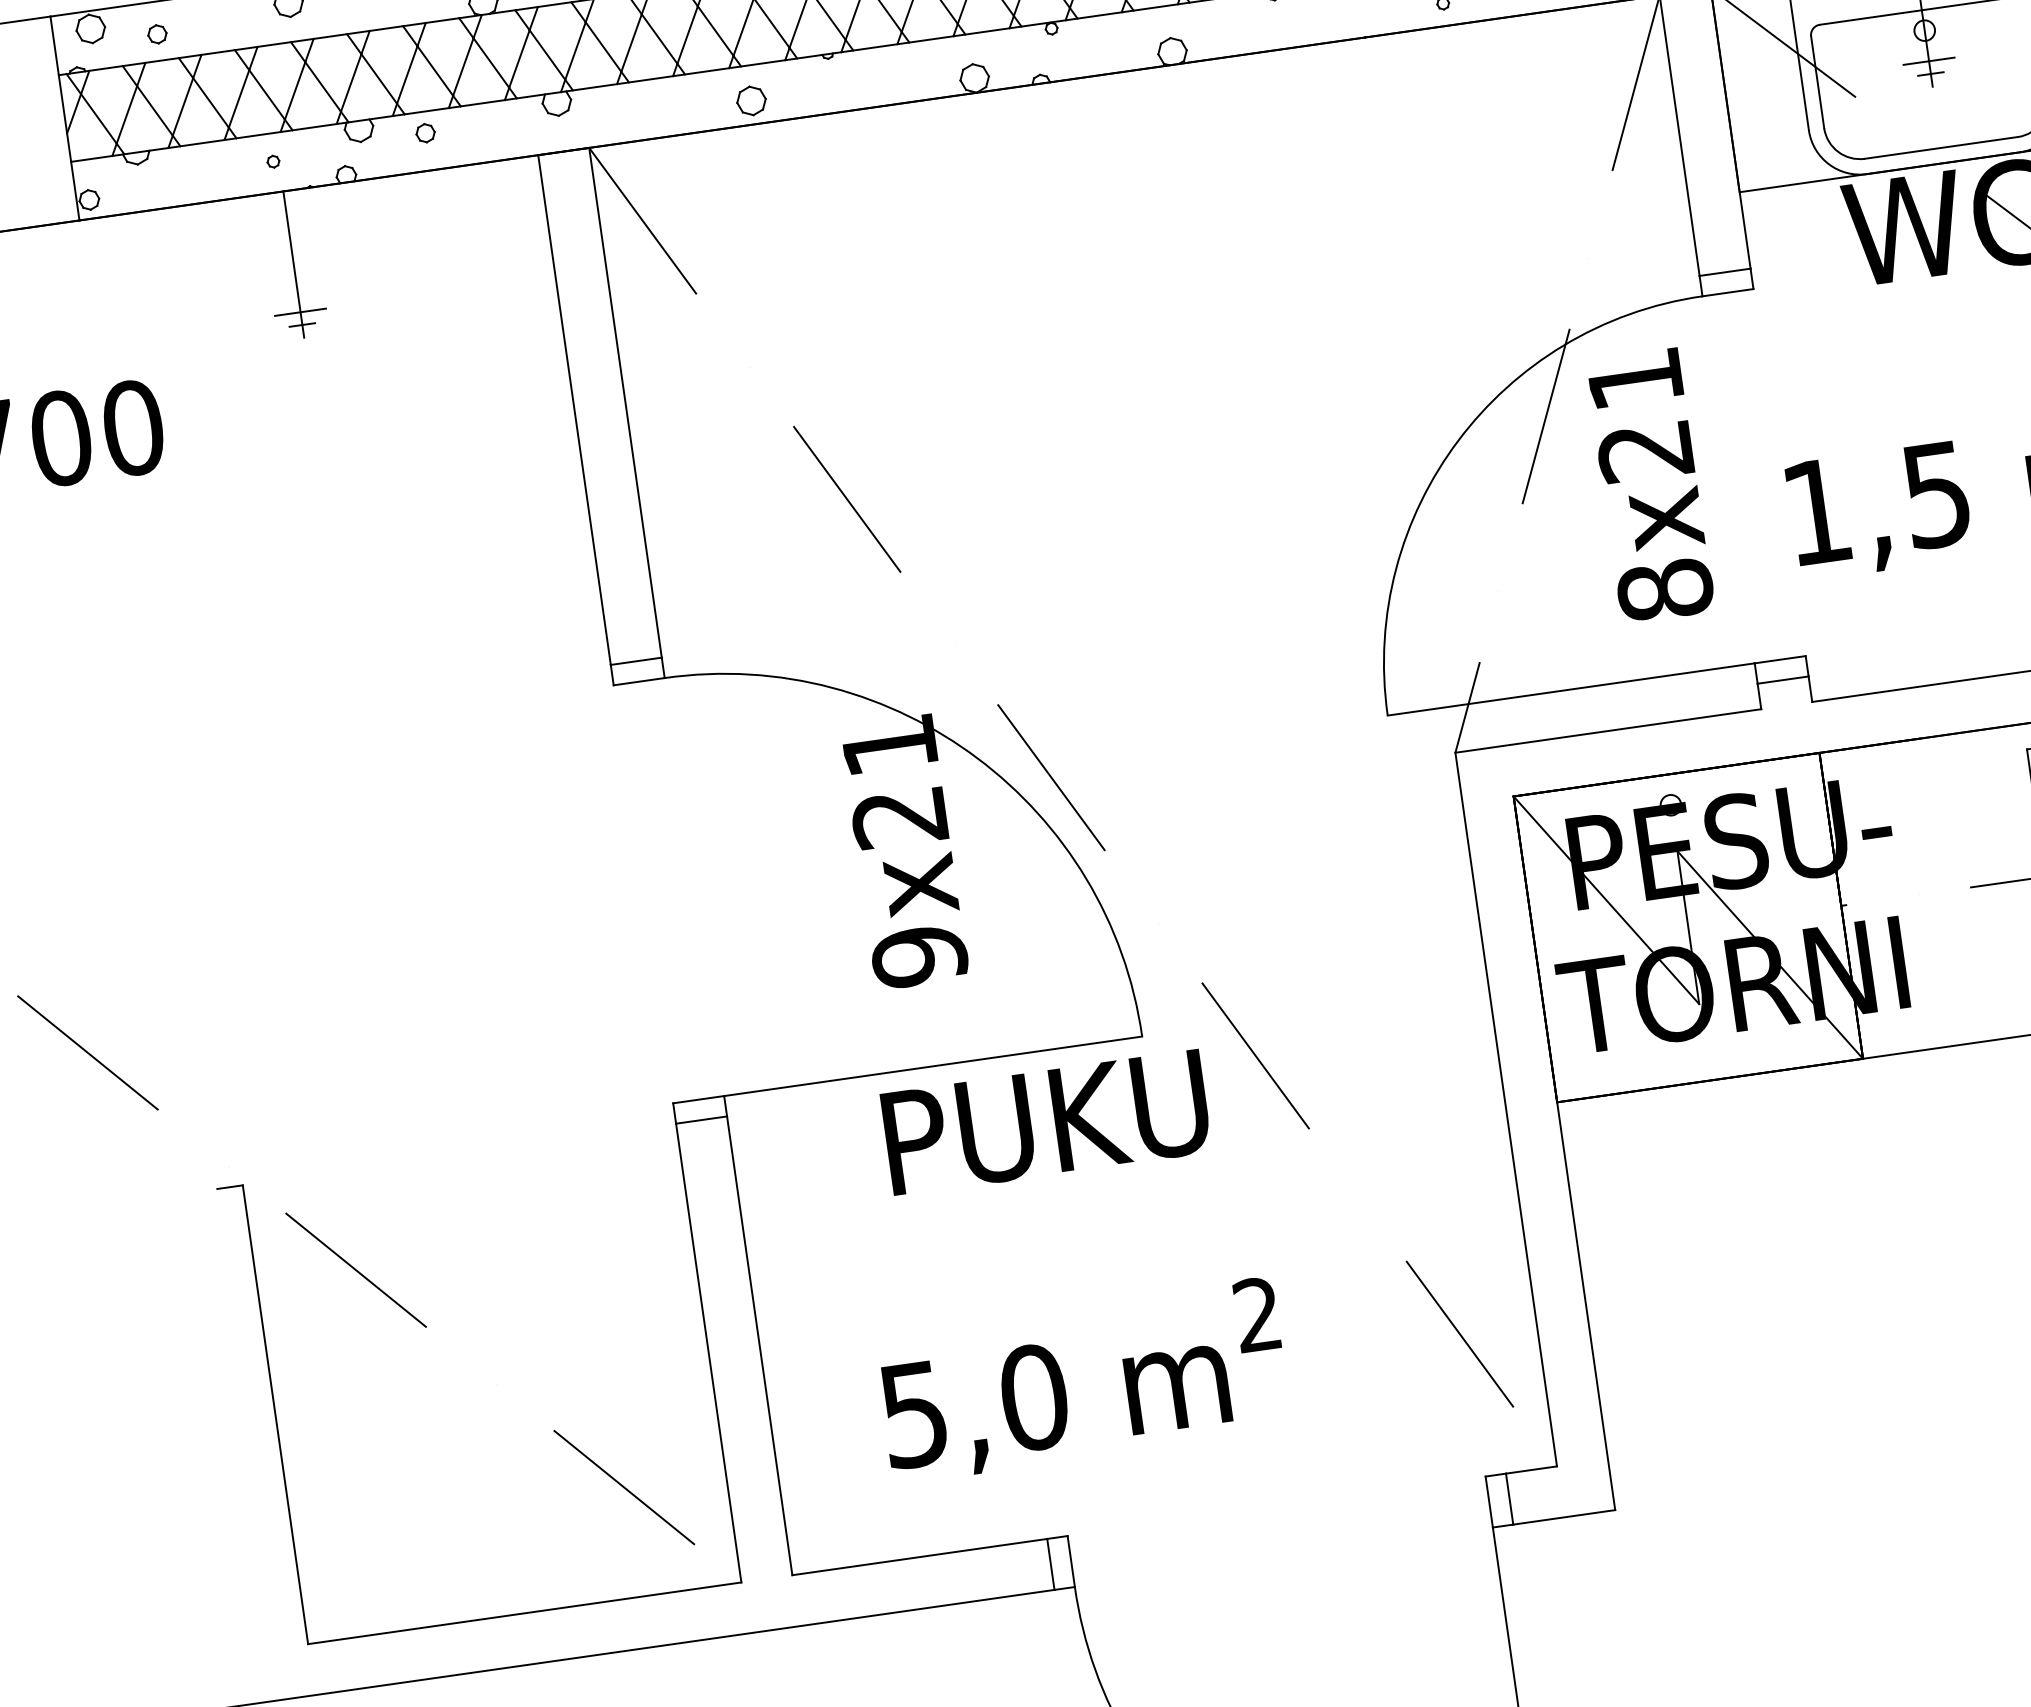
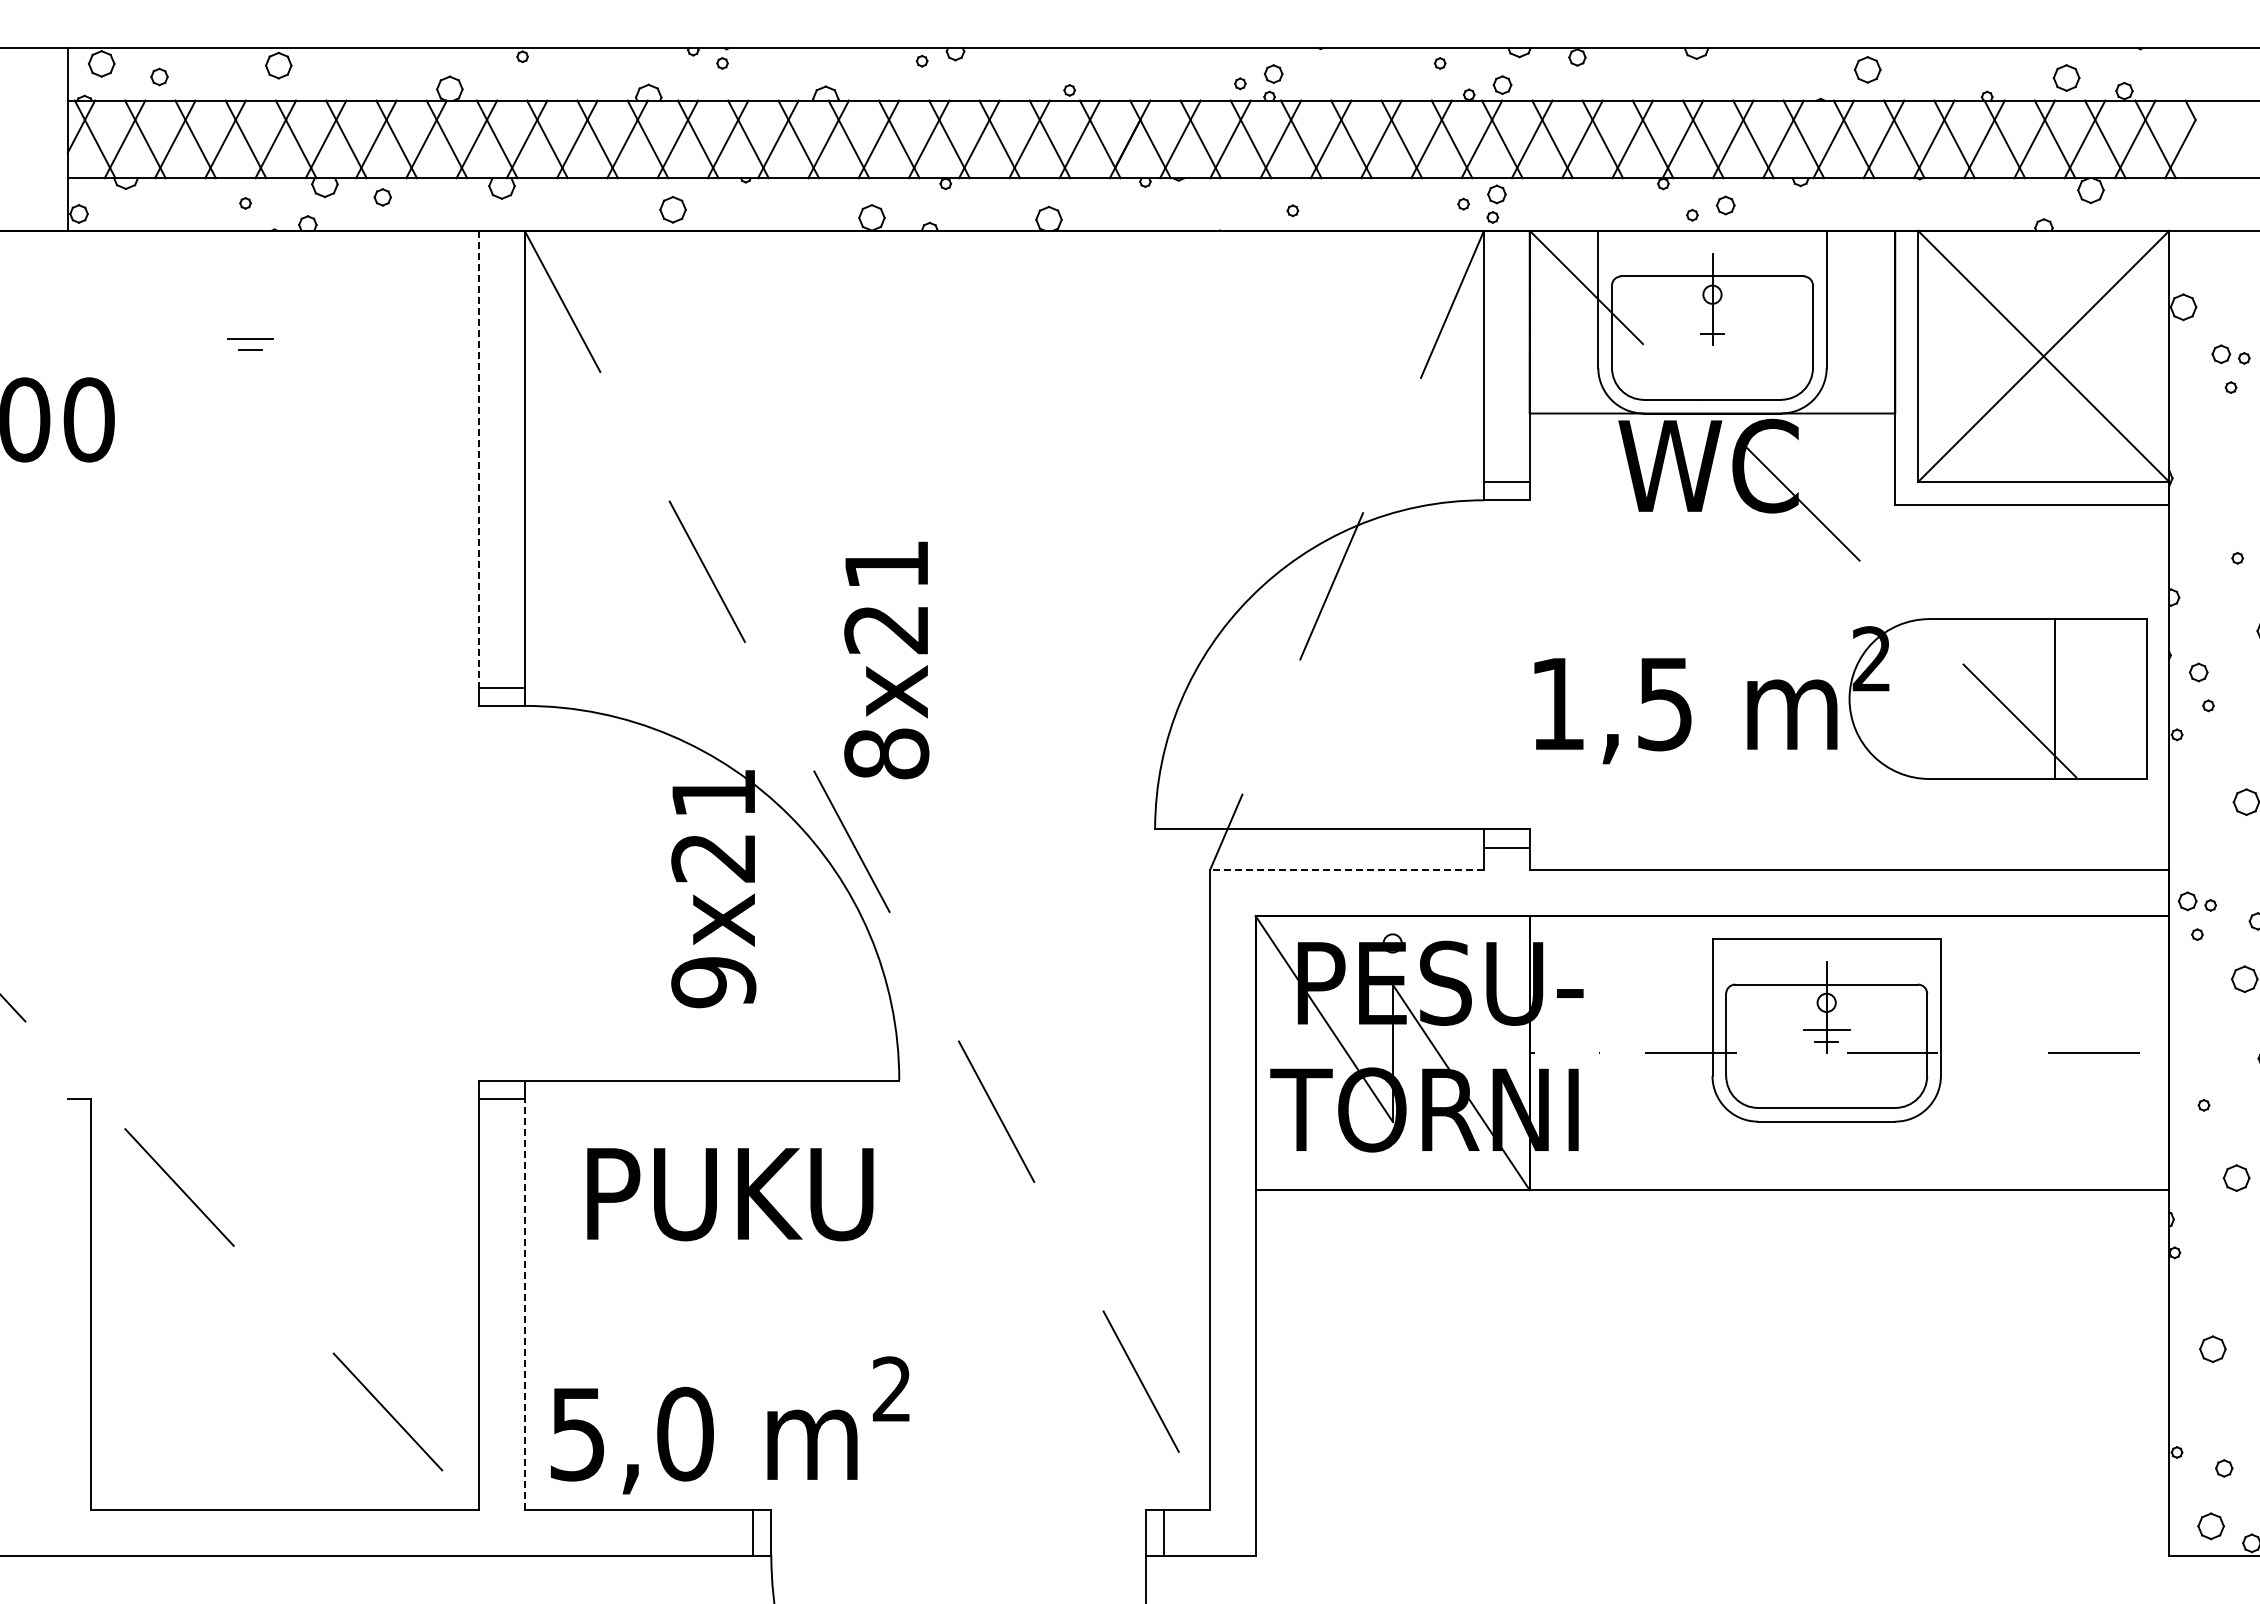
line: (1929, 61) -> (1712, 322), removed
line: (293, 263) -> (250, 295), removed
line: (574, 410) -> (478, 459), solid -> dashed
text: (1650, 486) -> (886, 660), moved
line: (1607, 731) -> (1346, 870), solid -> dashed
text: (1066, 1264) -> (730, 1321), moved
line: (759, 1345) -> (524, 1304), solid -> dashed

